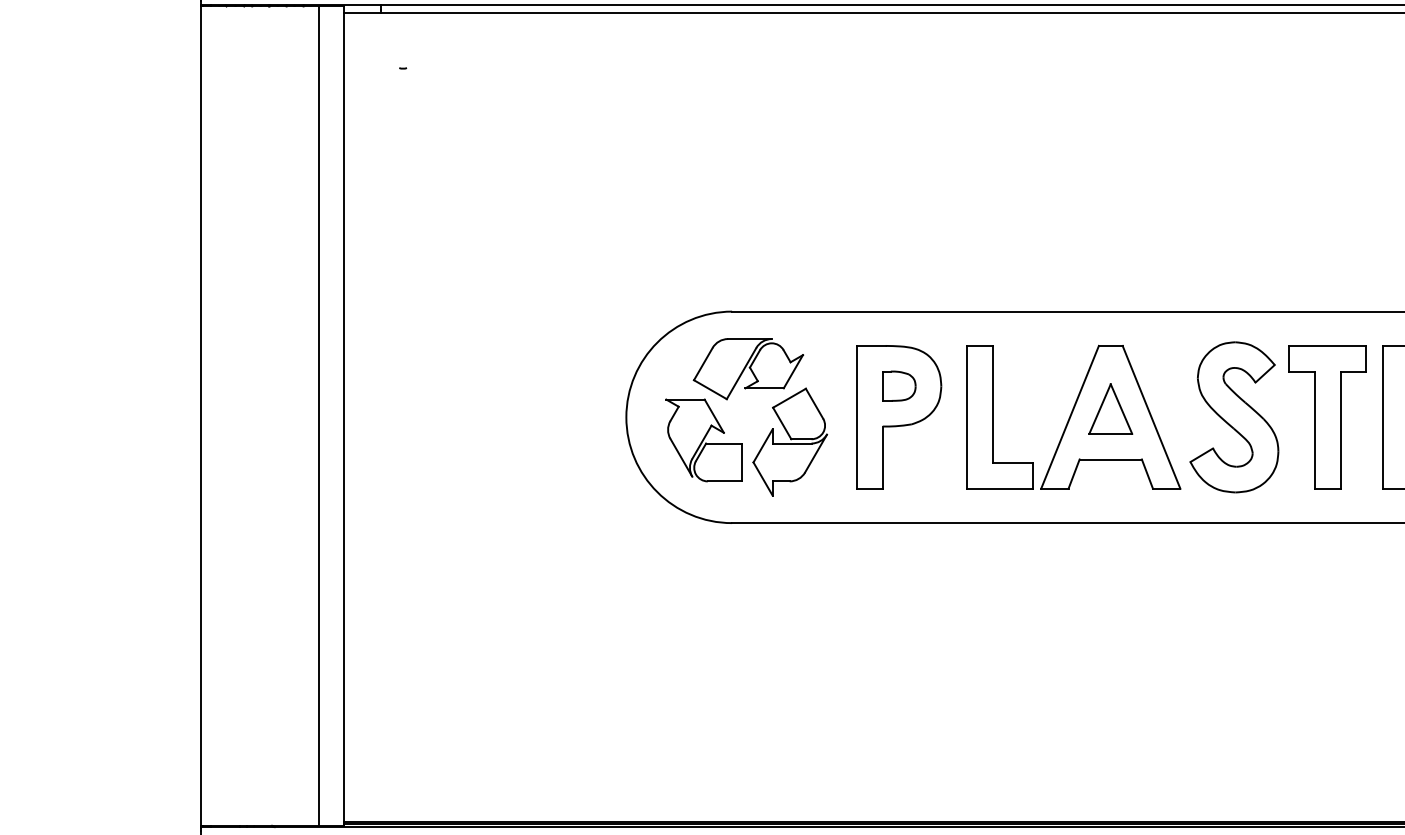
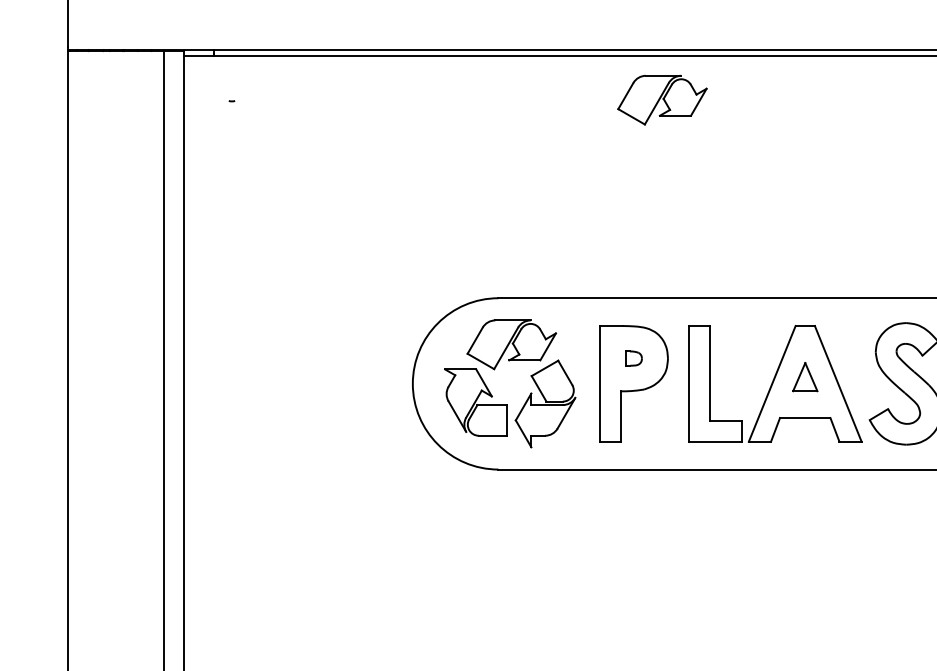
part: (934, 67) -> (662, 100), added
part: (899, 385) -> (634, 358), size x0.6
part: (1110, 408) -> (805, 376), size x0.7

